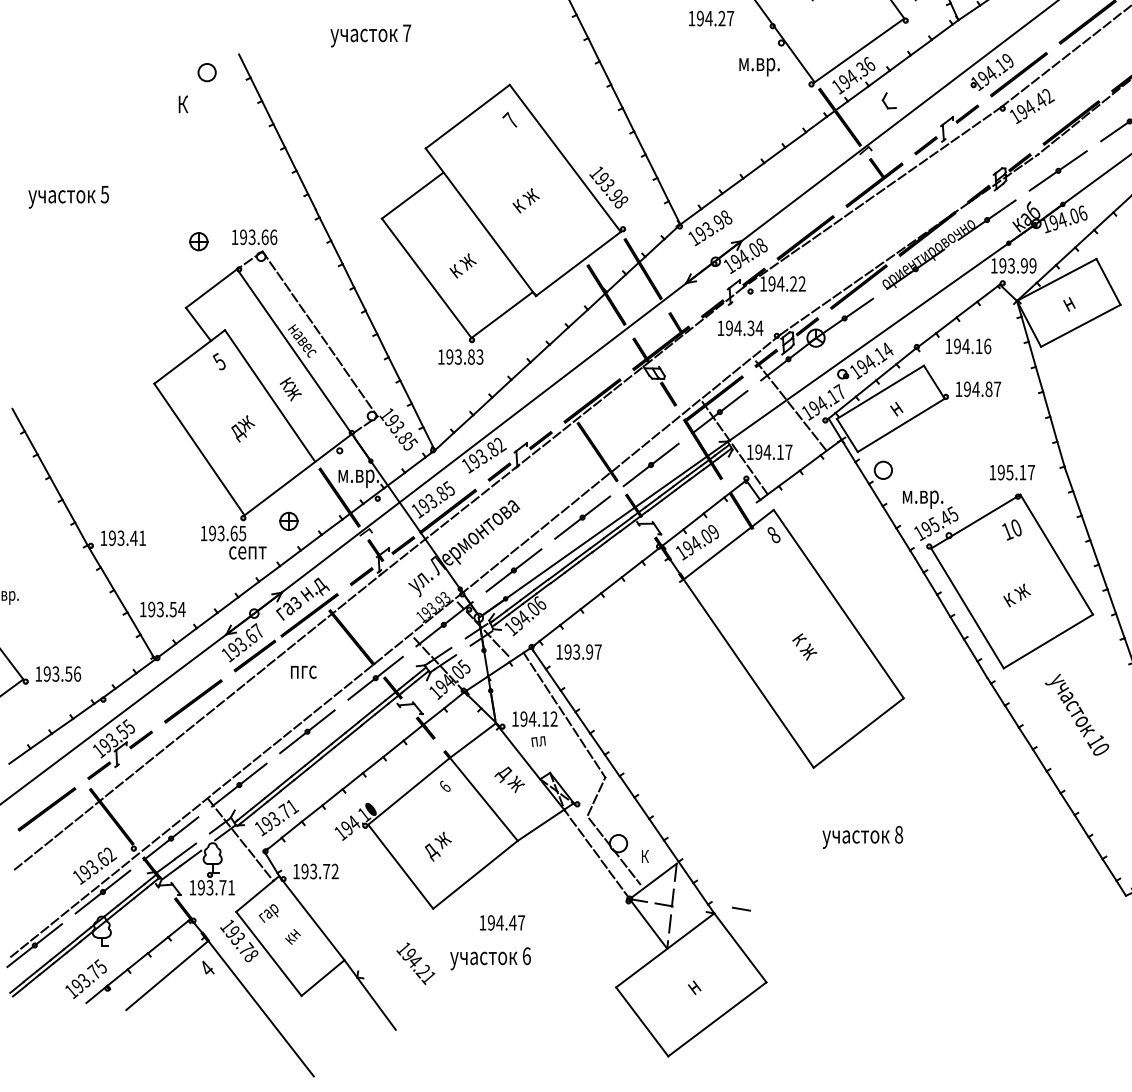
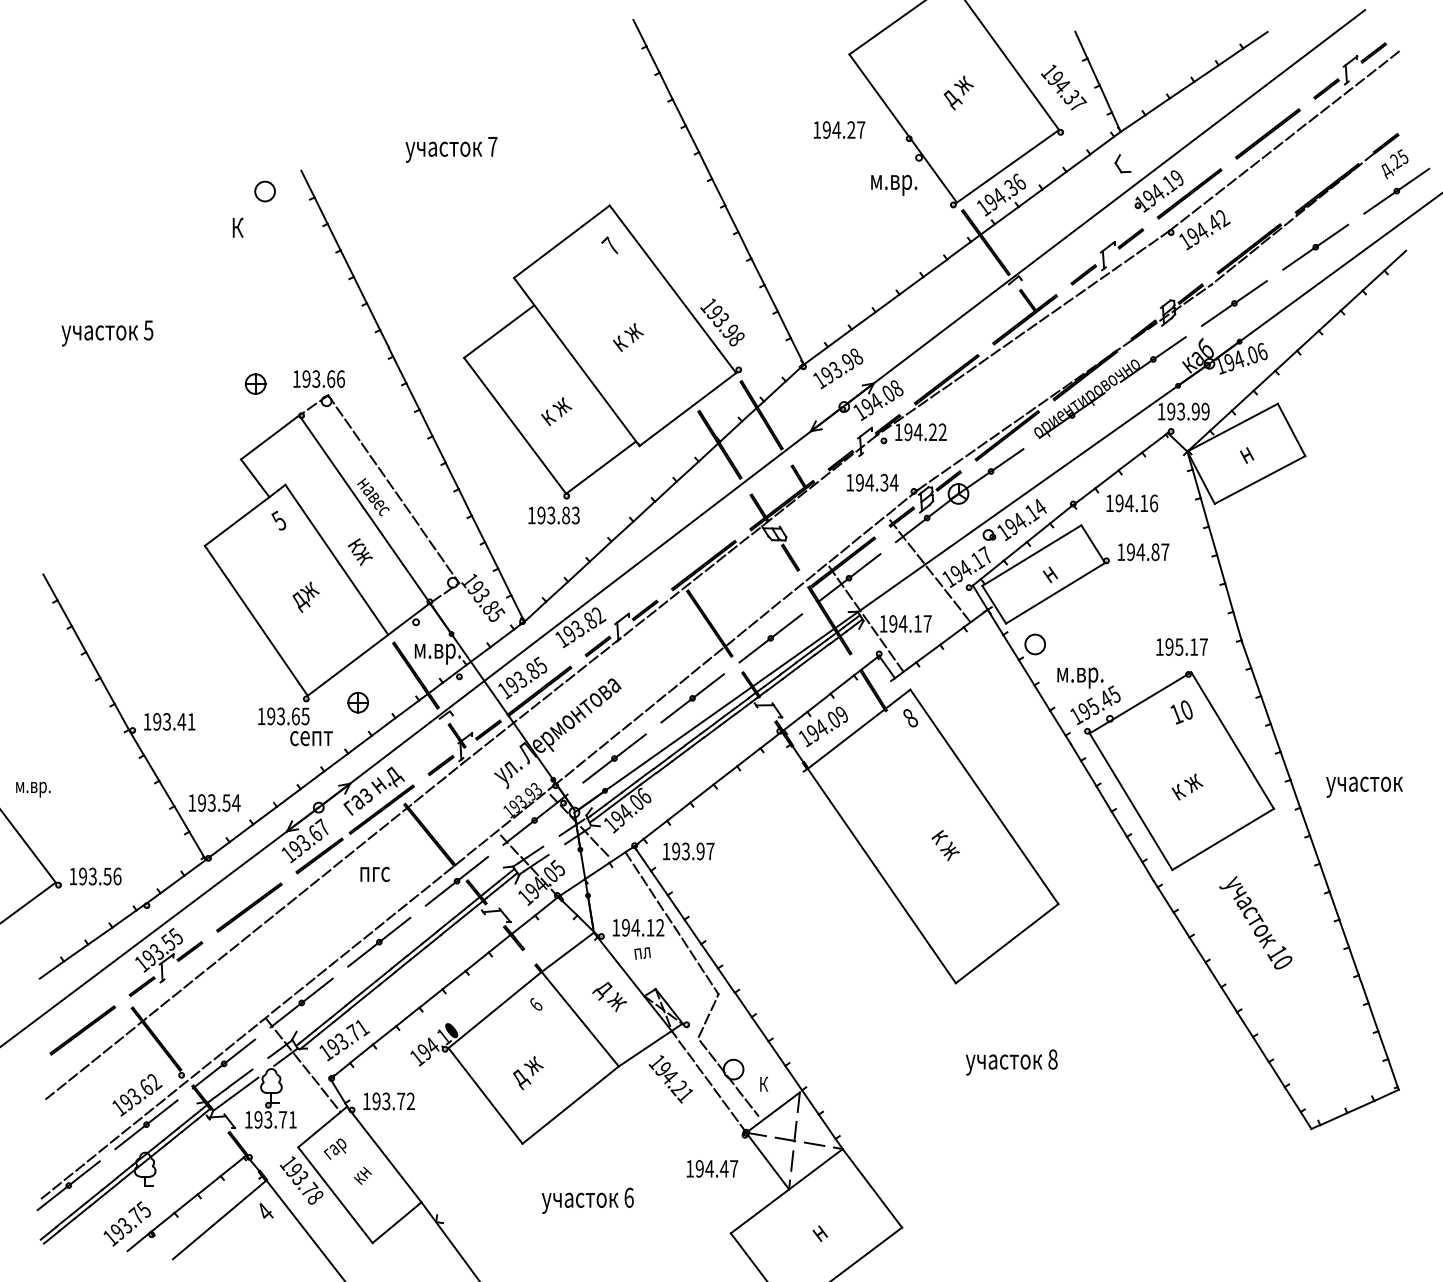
part: (888, 100) -> (1122, 163), moved
line: (741, 908) -> (814, 1143), moved
text: (502, 922) -> (712, 1168), moved
text: (415, 963) -> (670, 1079), moved

